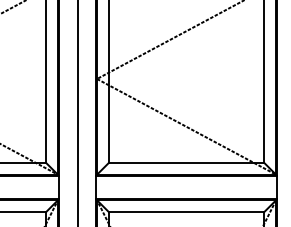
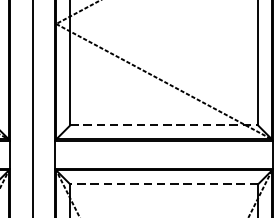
line: (186, 163) -> (164, 125), solid -> dashed
line: (186, 211) -> (164, 183), solid -> dashed

